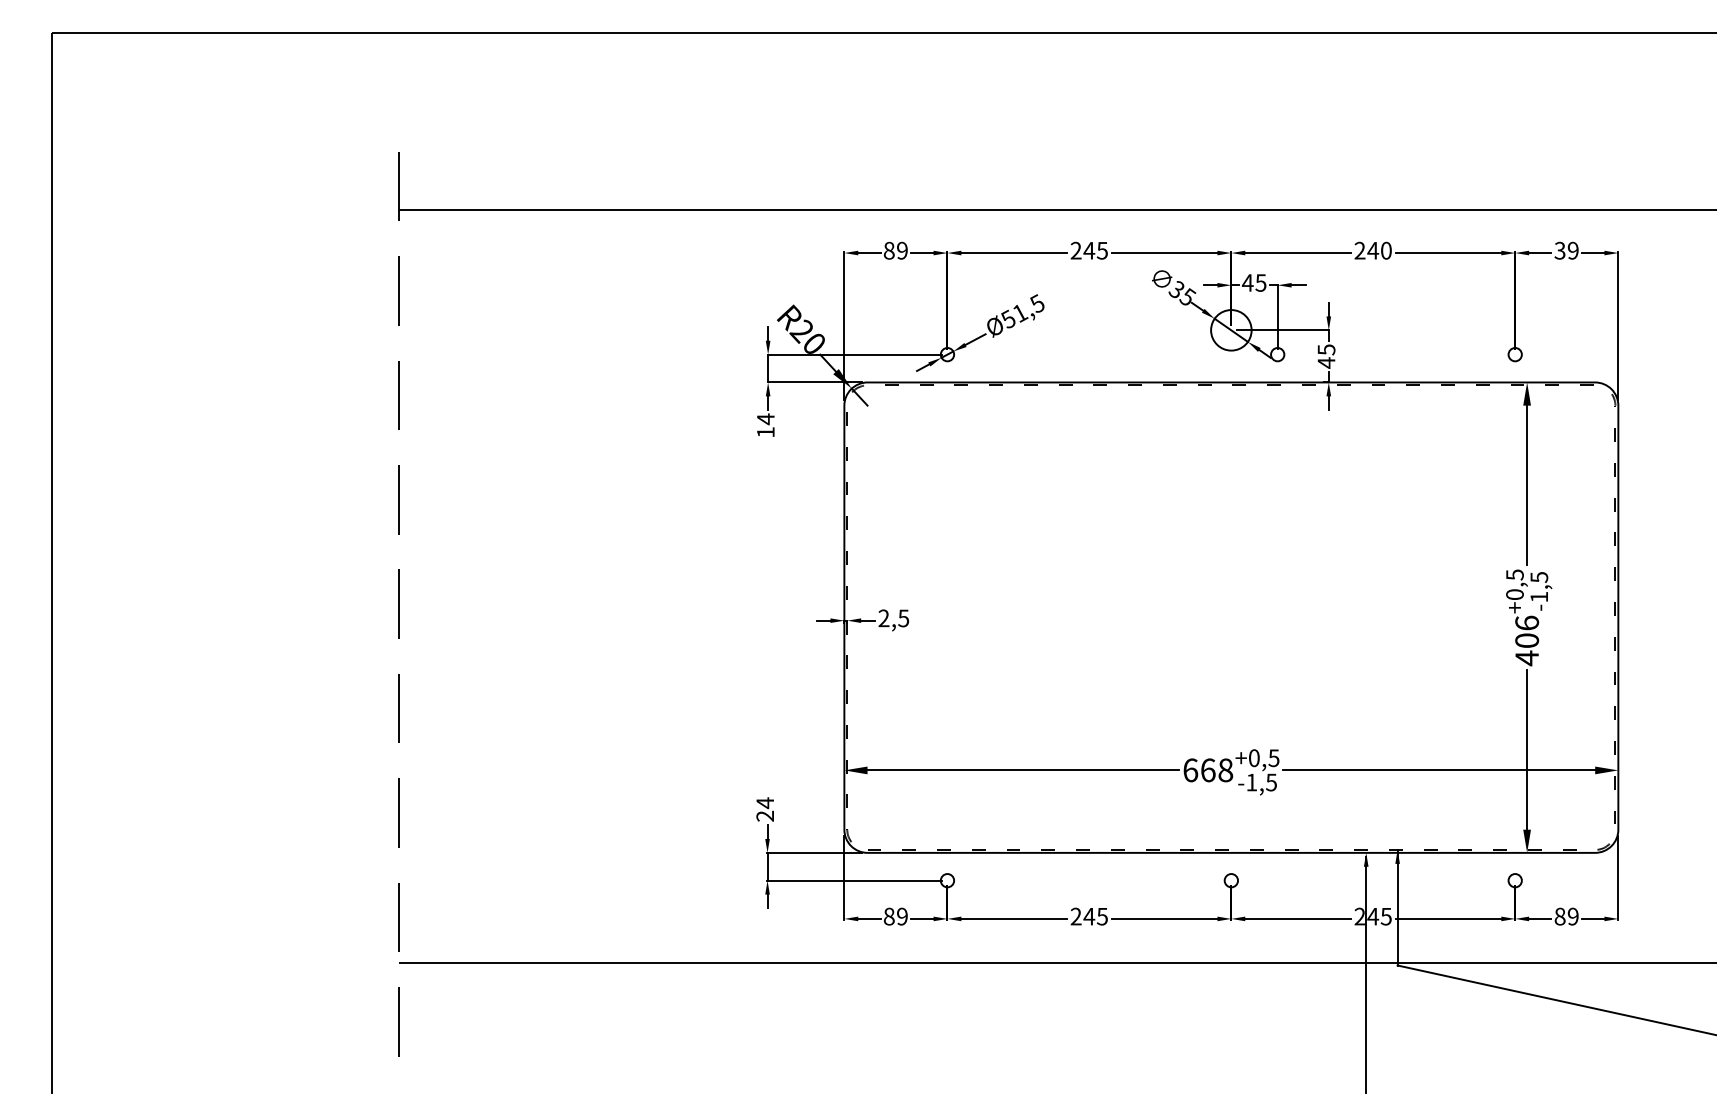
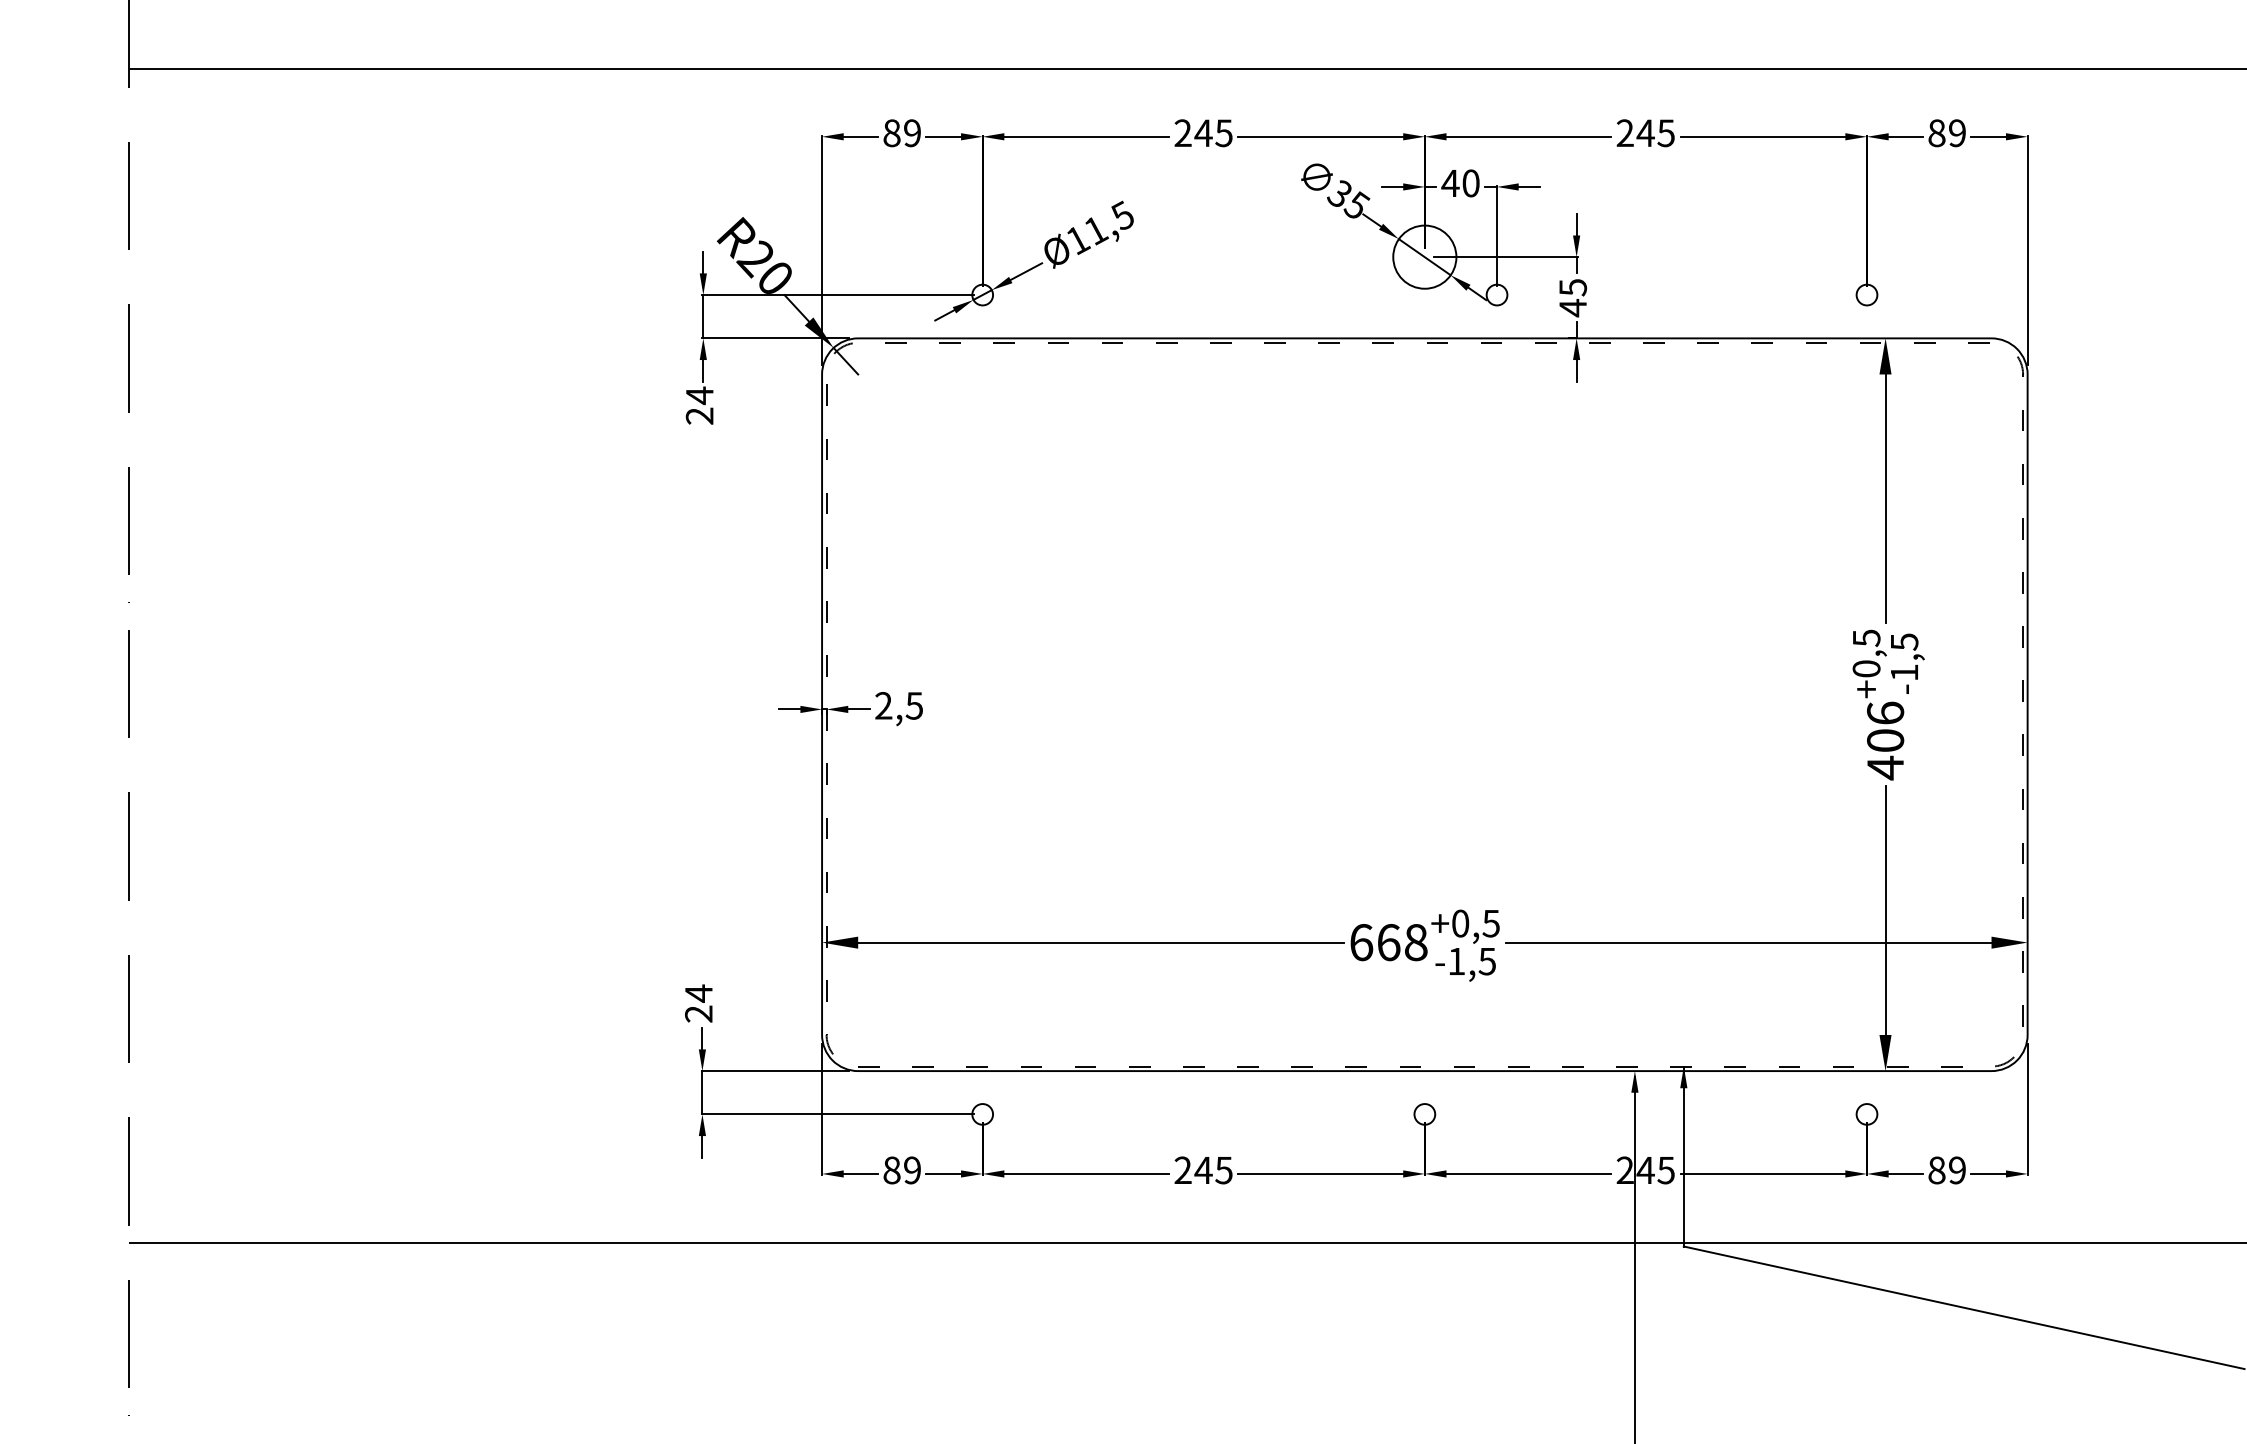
text: (1385, 250) -> (1664, 132), 240 -> 245
text: (1559, 250) -> (1935, 132), 39 -> 89
text: (1260, 282) -> (1470, 182), 45 -> 40
text: (1008, 318) -> (1077, 238), Ø51,5 -> Ø11,5
text: (765, 432) -> (699, 416), 14 -> 24

